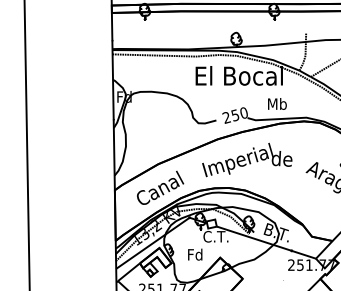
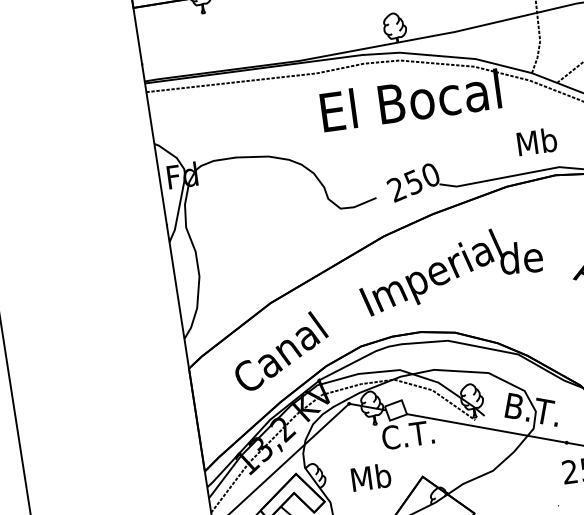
text: (277, 103) -> (537, 140), moved
text: (195, 254) -> (371, 477), Fd -> Mb

